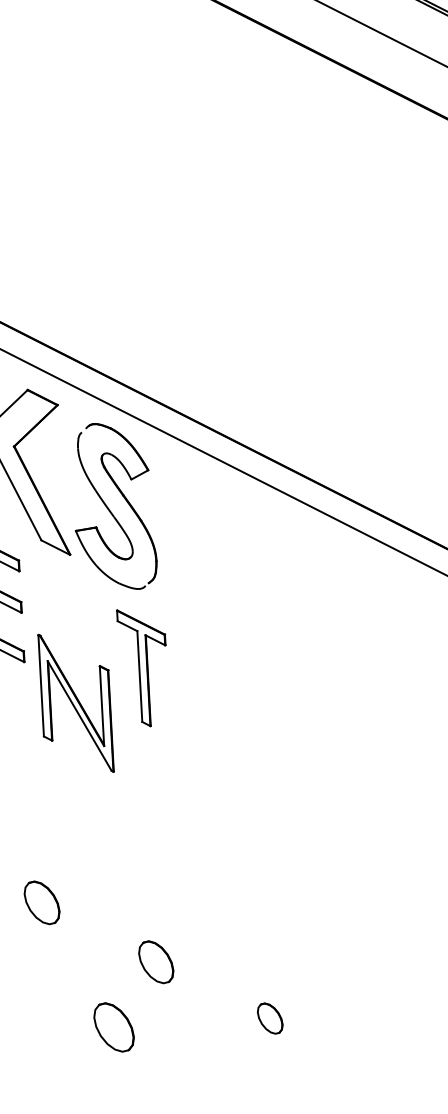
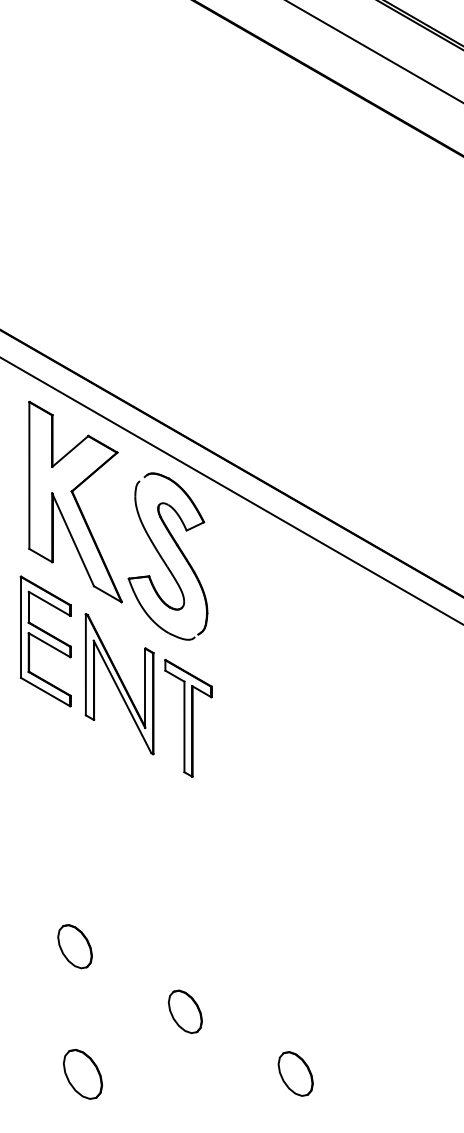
part: (75, 703) -> (119, 684), moved
part: (270, 1018) -> (295, 1073), size x1.43
part: (113, 1027) -> (82, 1074), moved

